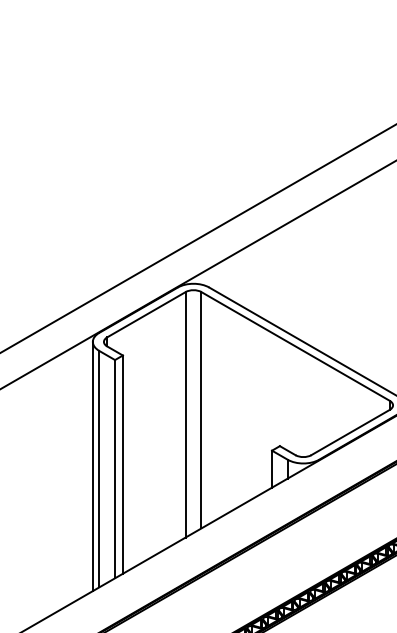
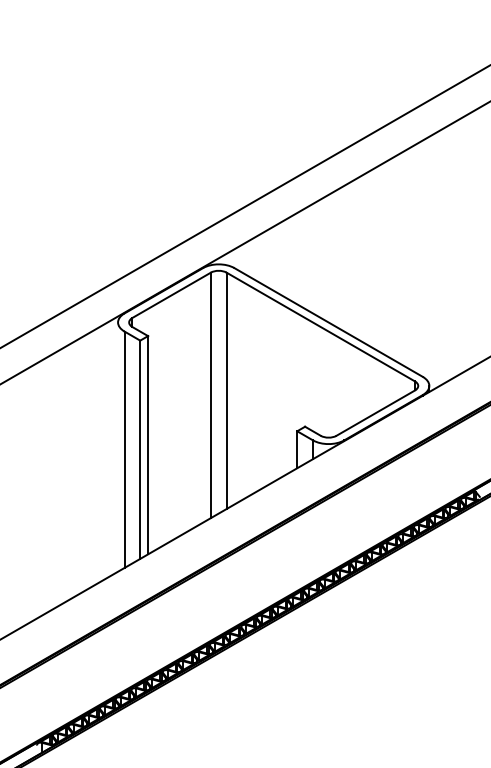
line: (93, 465) -> (118, 446), removed

